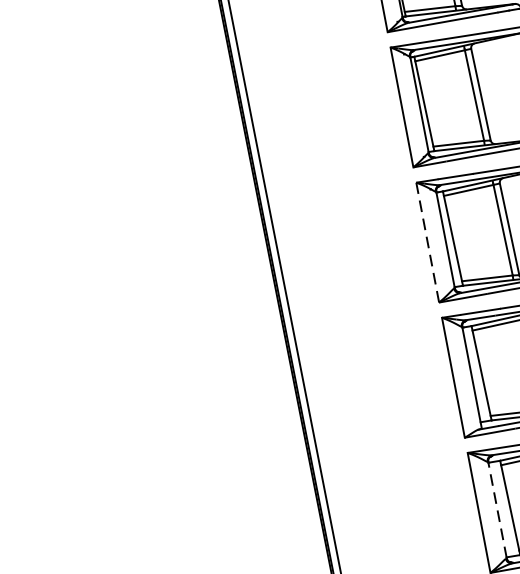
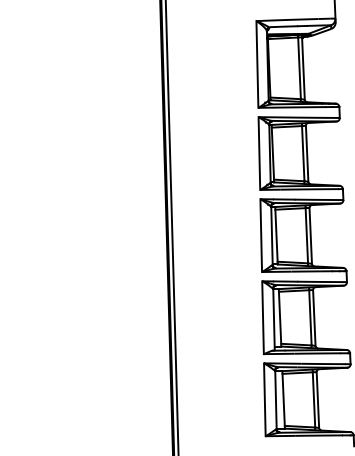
line: (428, 242) -> (261, 235), dashed -> solid
line: (496, 509) -> (275, 399), dashed -> solid

